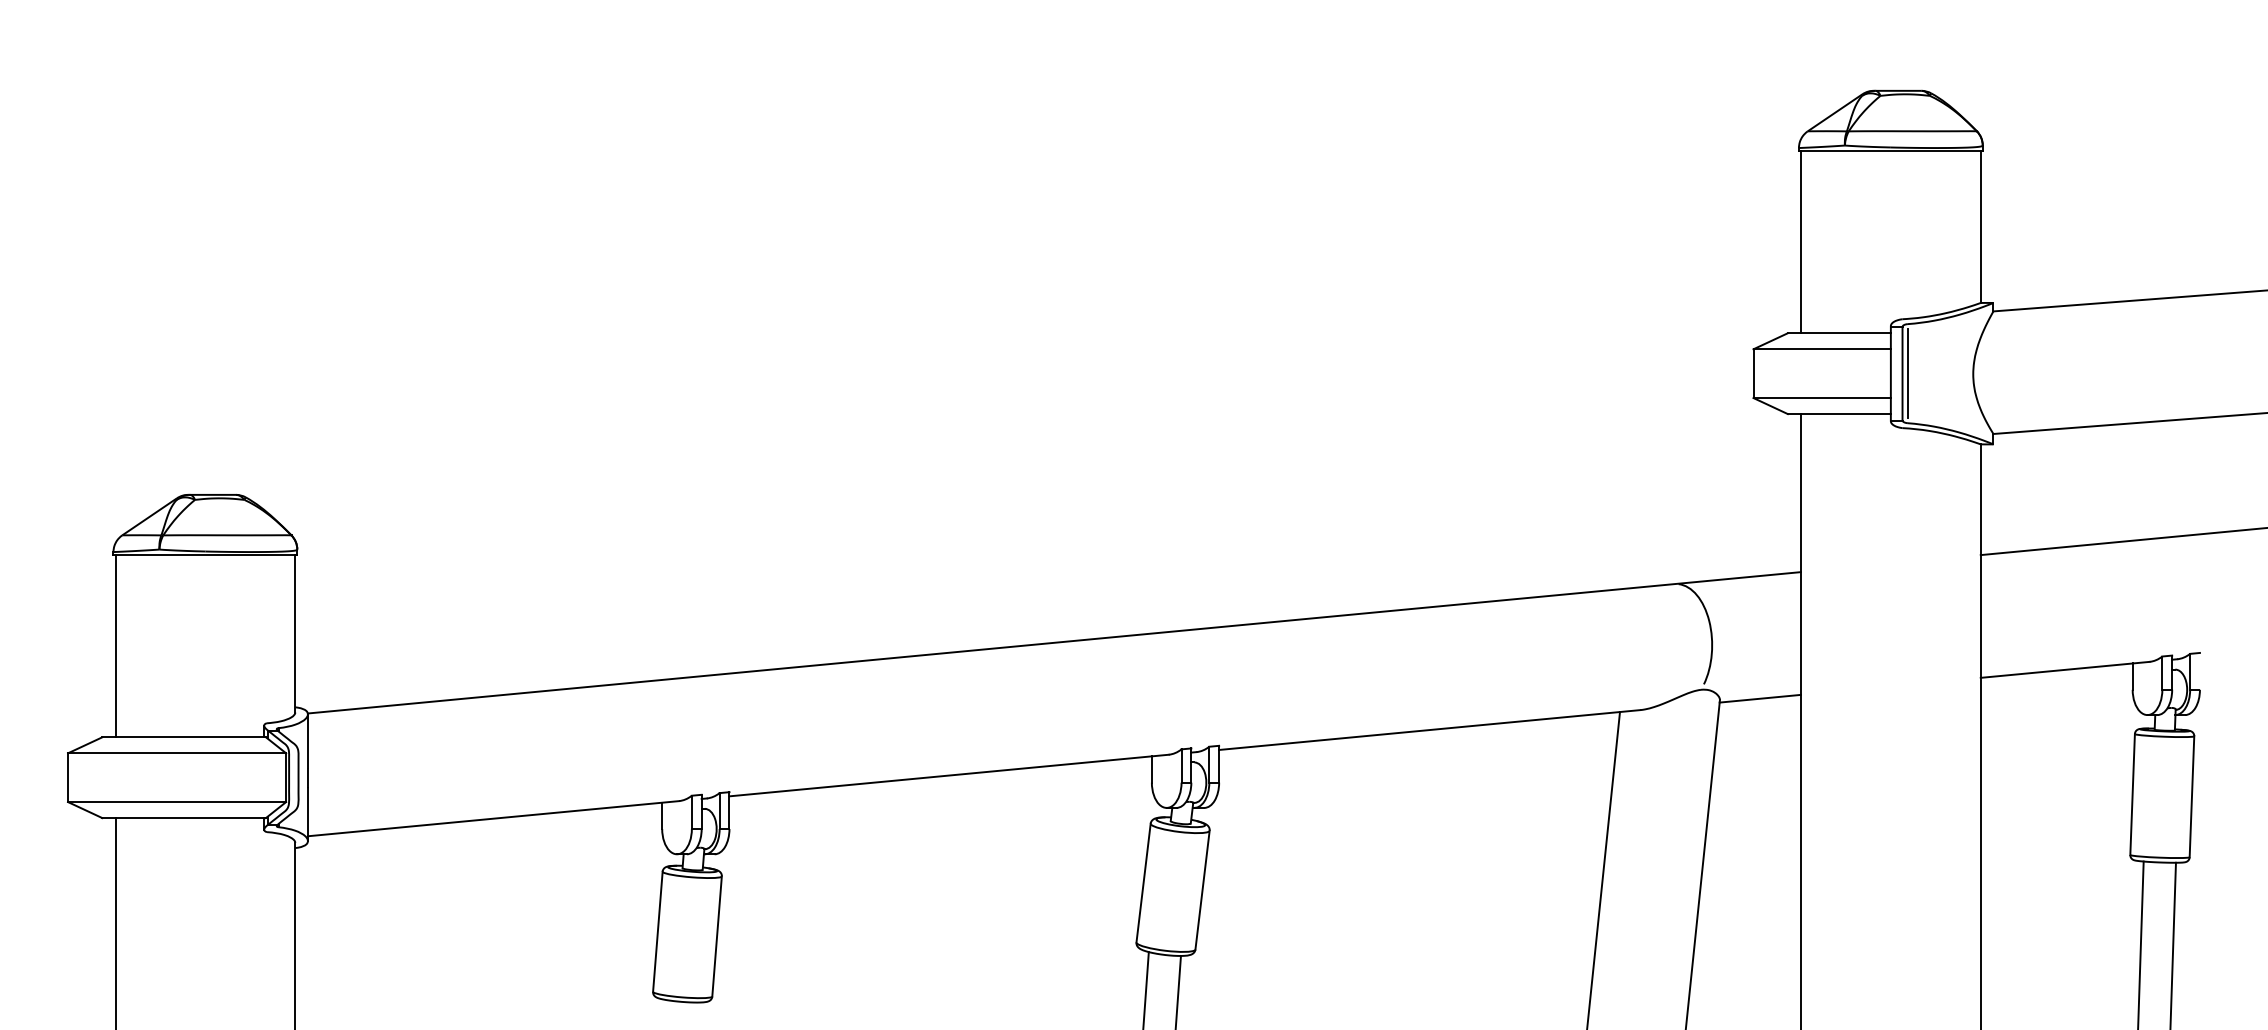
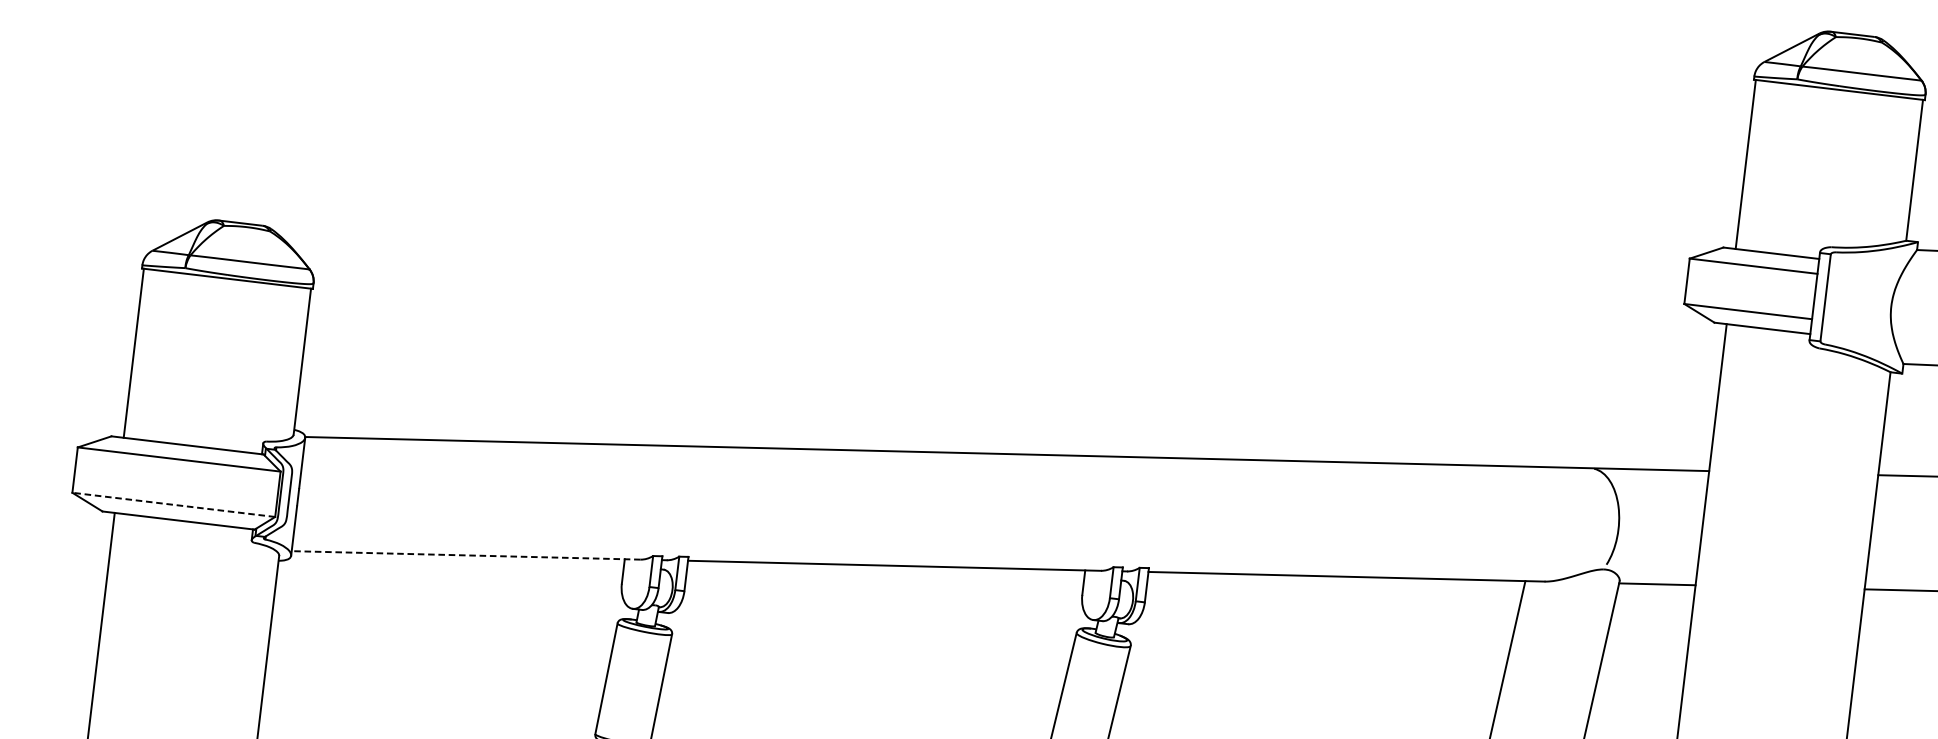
line: (1907, 373) -> (1830, 298), removed
line: (176, 802) -> (173, 505), solid -> dashed
line: (493, 818) -> (466, 555), solid -> dashed

